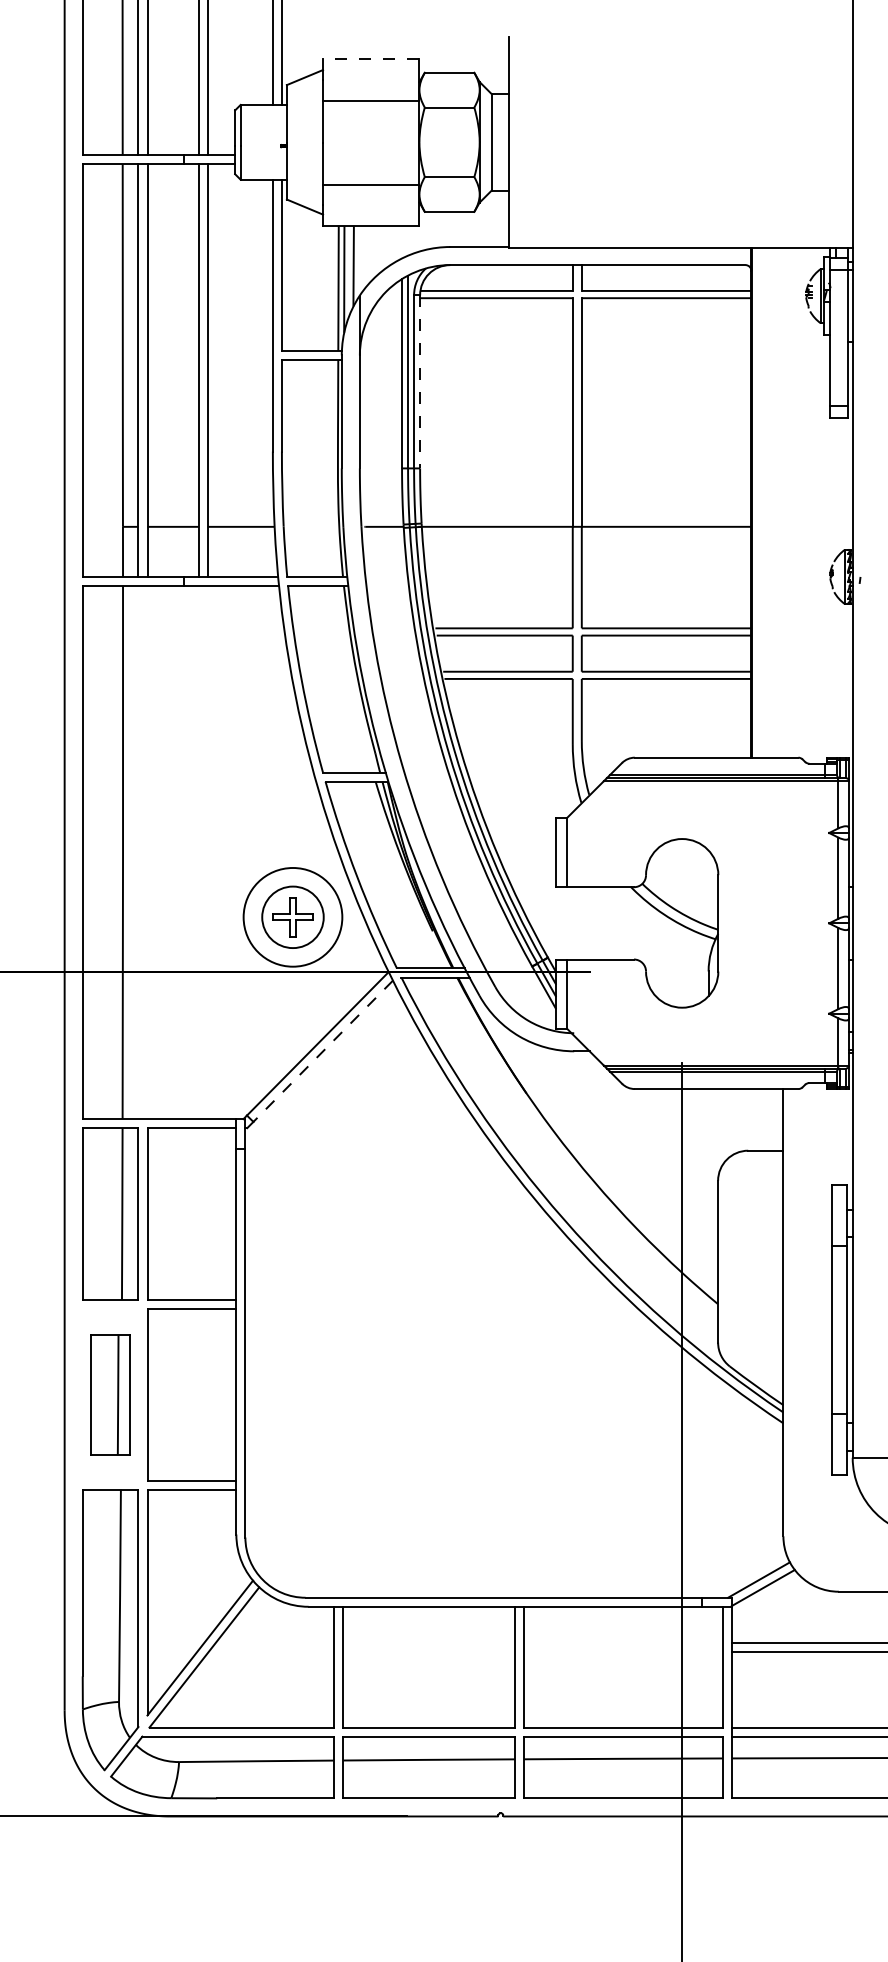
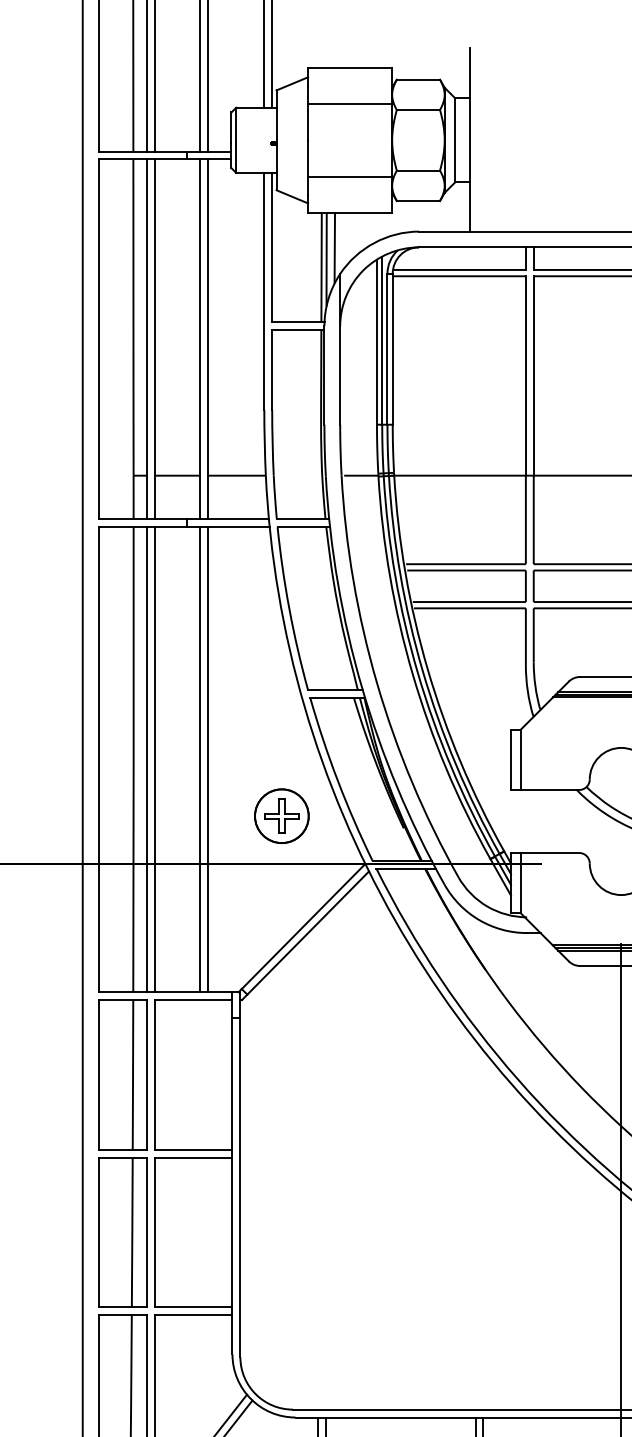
line: (370, 58) -> (349, 67), dashed -> solid
line: (420, 381) -> (393, 348), dashed -> solid
line: (138, 852) -> (147, 759), added
line: (147, 852) -> (154, 759), added
line: (198, 852) -> (199, 759), added
line: (207, 852) -> (207, 759), added
circle: (292, 917) -> (281, 816), size x0.62
line: (322, 1051) -> (307, 933), dashed -> solid
part: (110, 1394) -> (122, 1232), size x1.43

